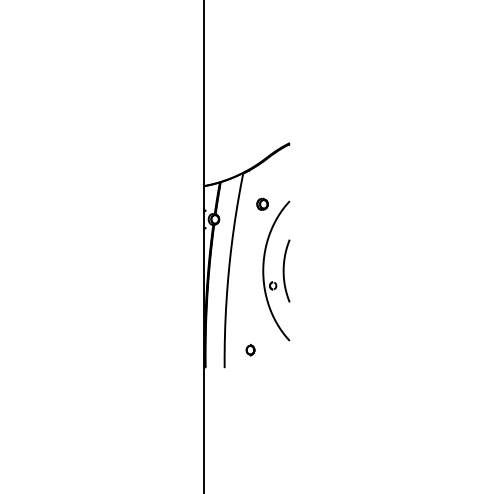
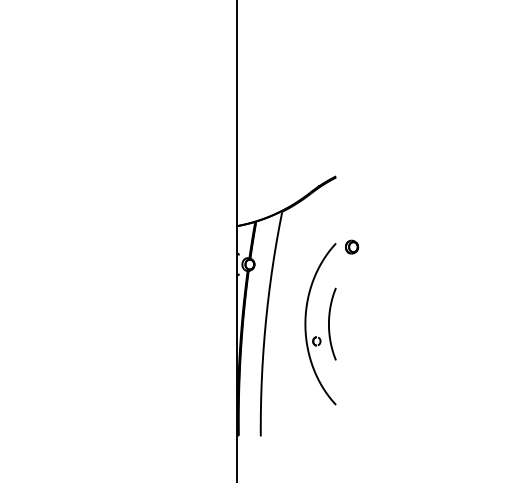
part: (262, 203) -> (351, 246), moved
part: (250, 349) -> (290, 414), removed

